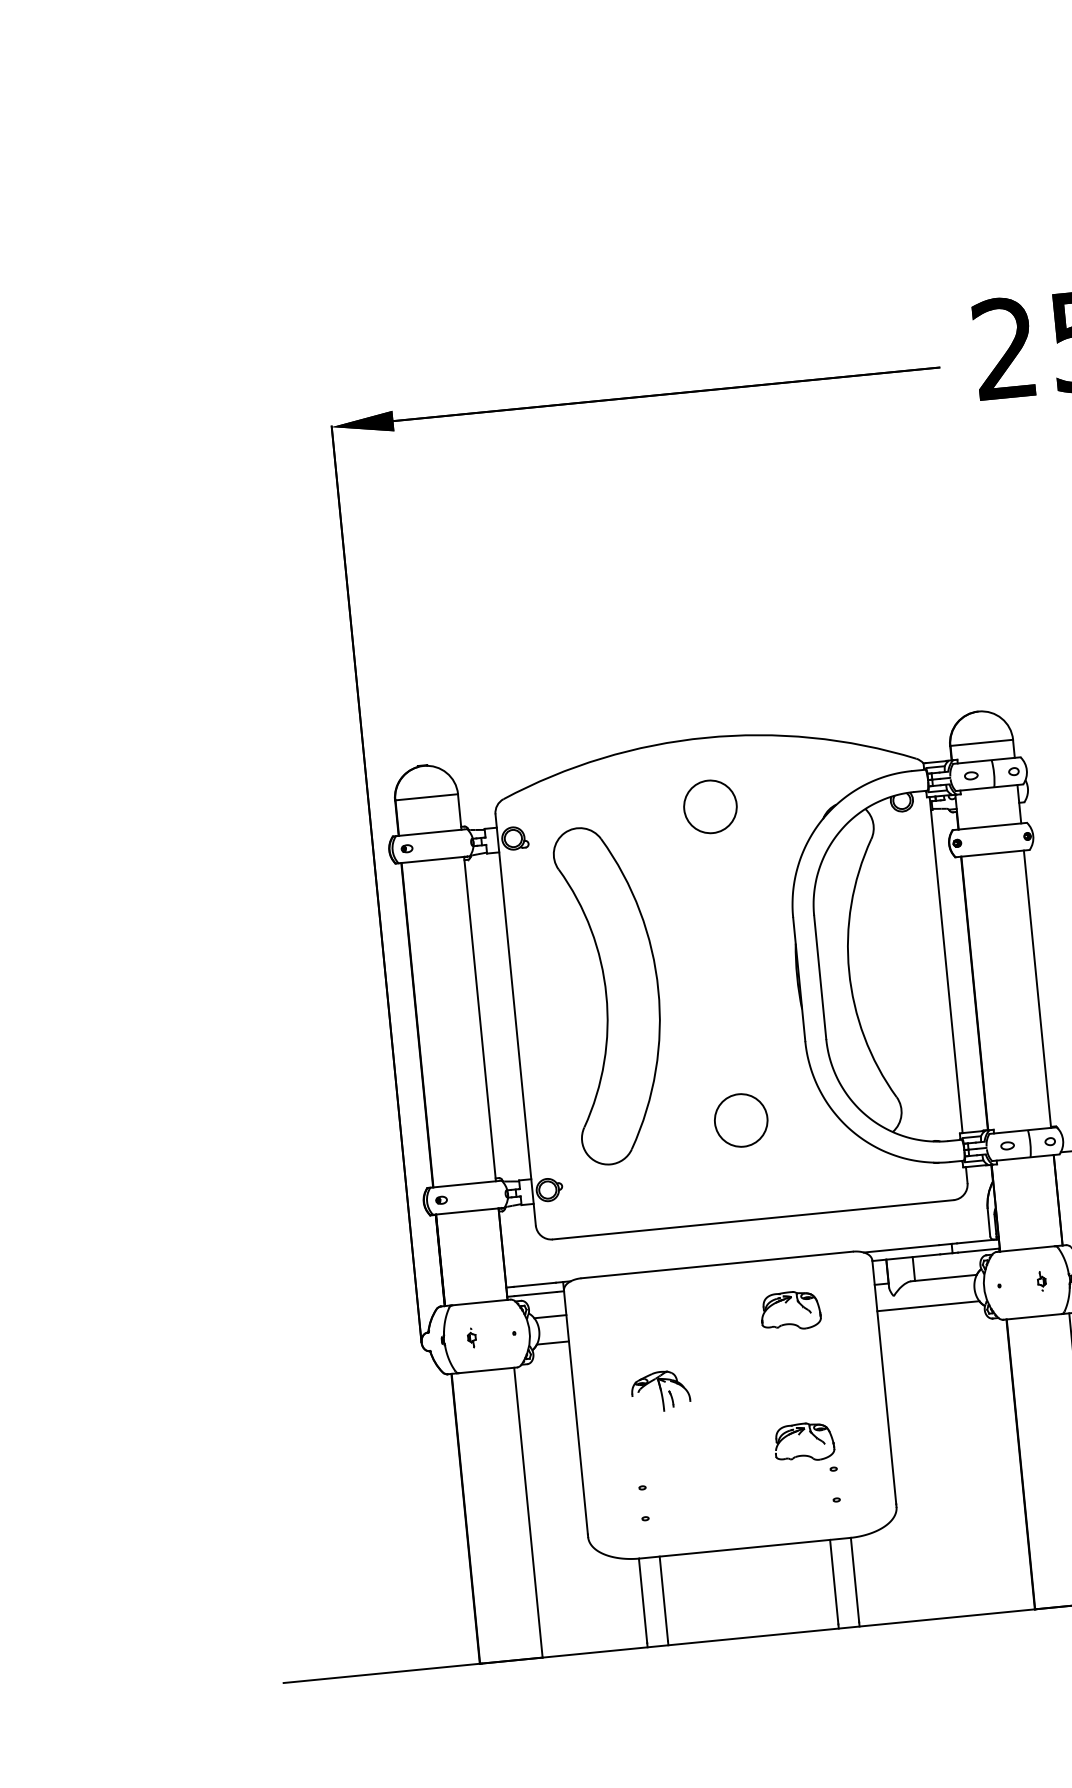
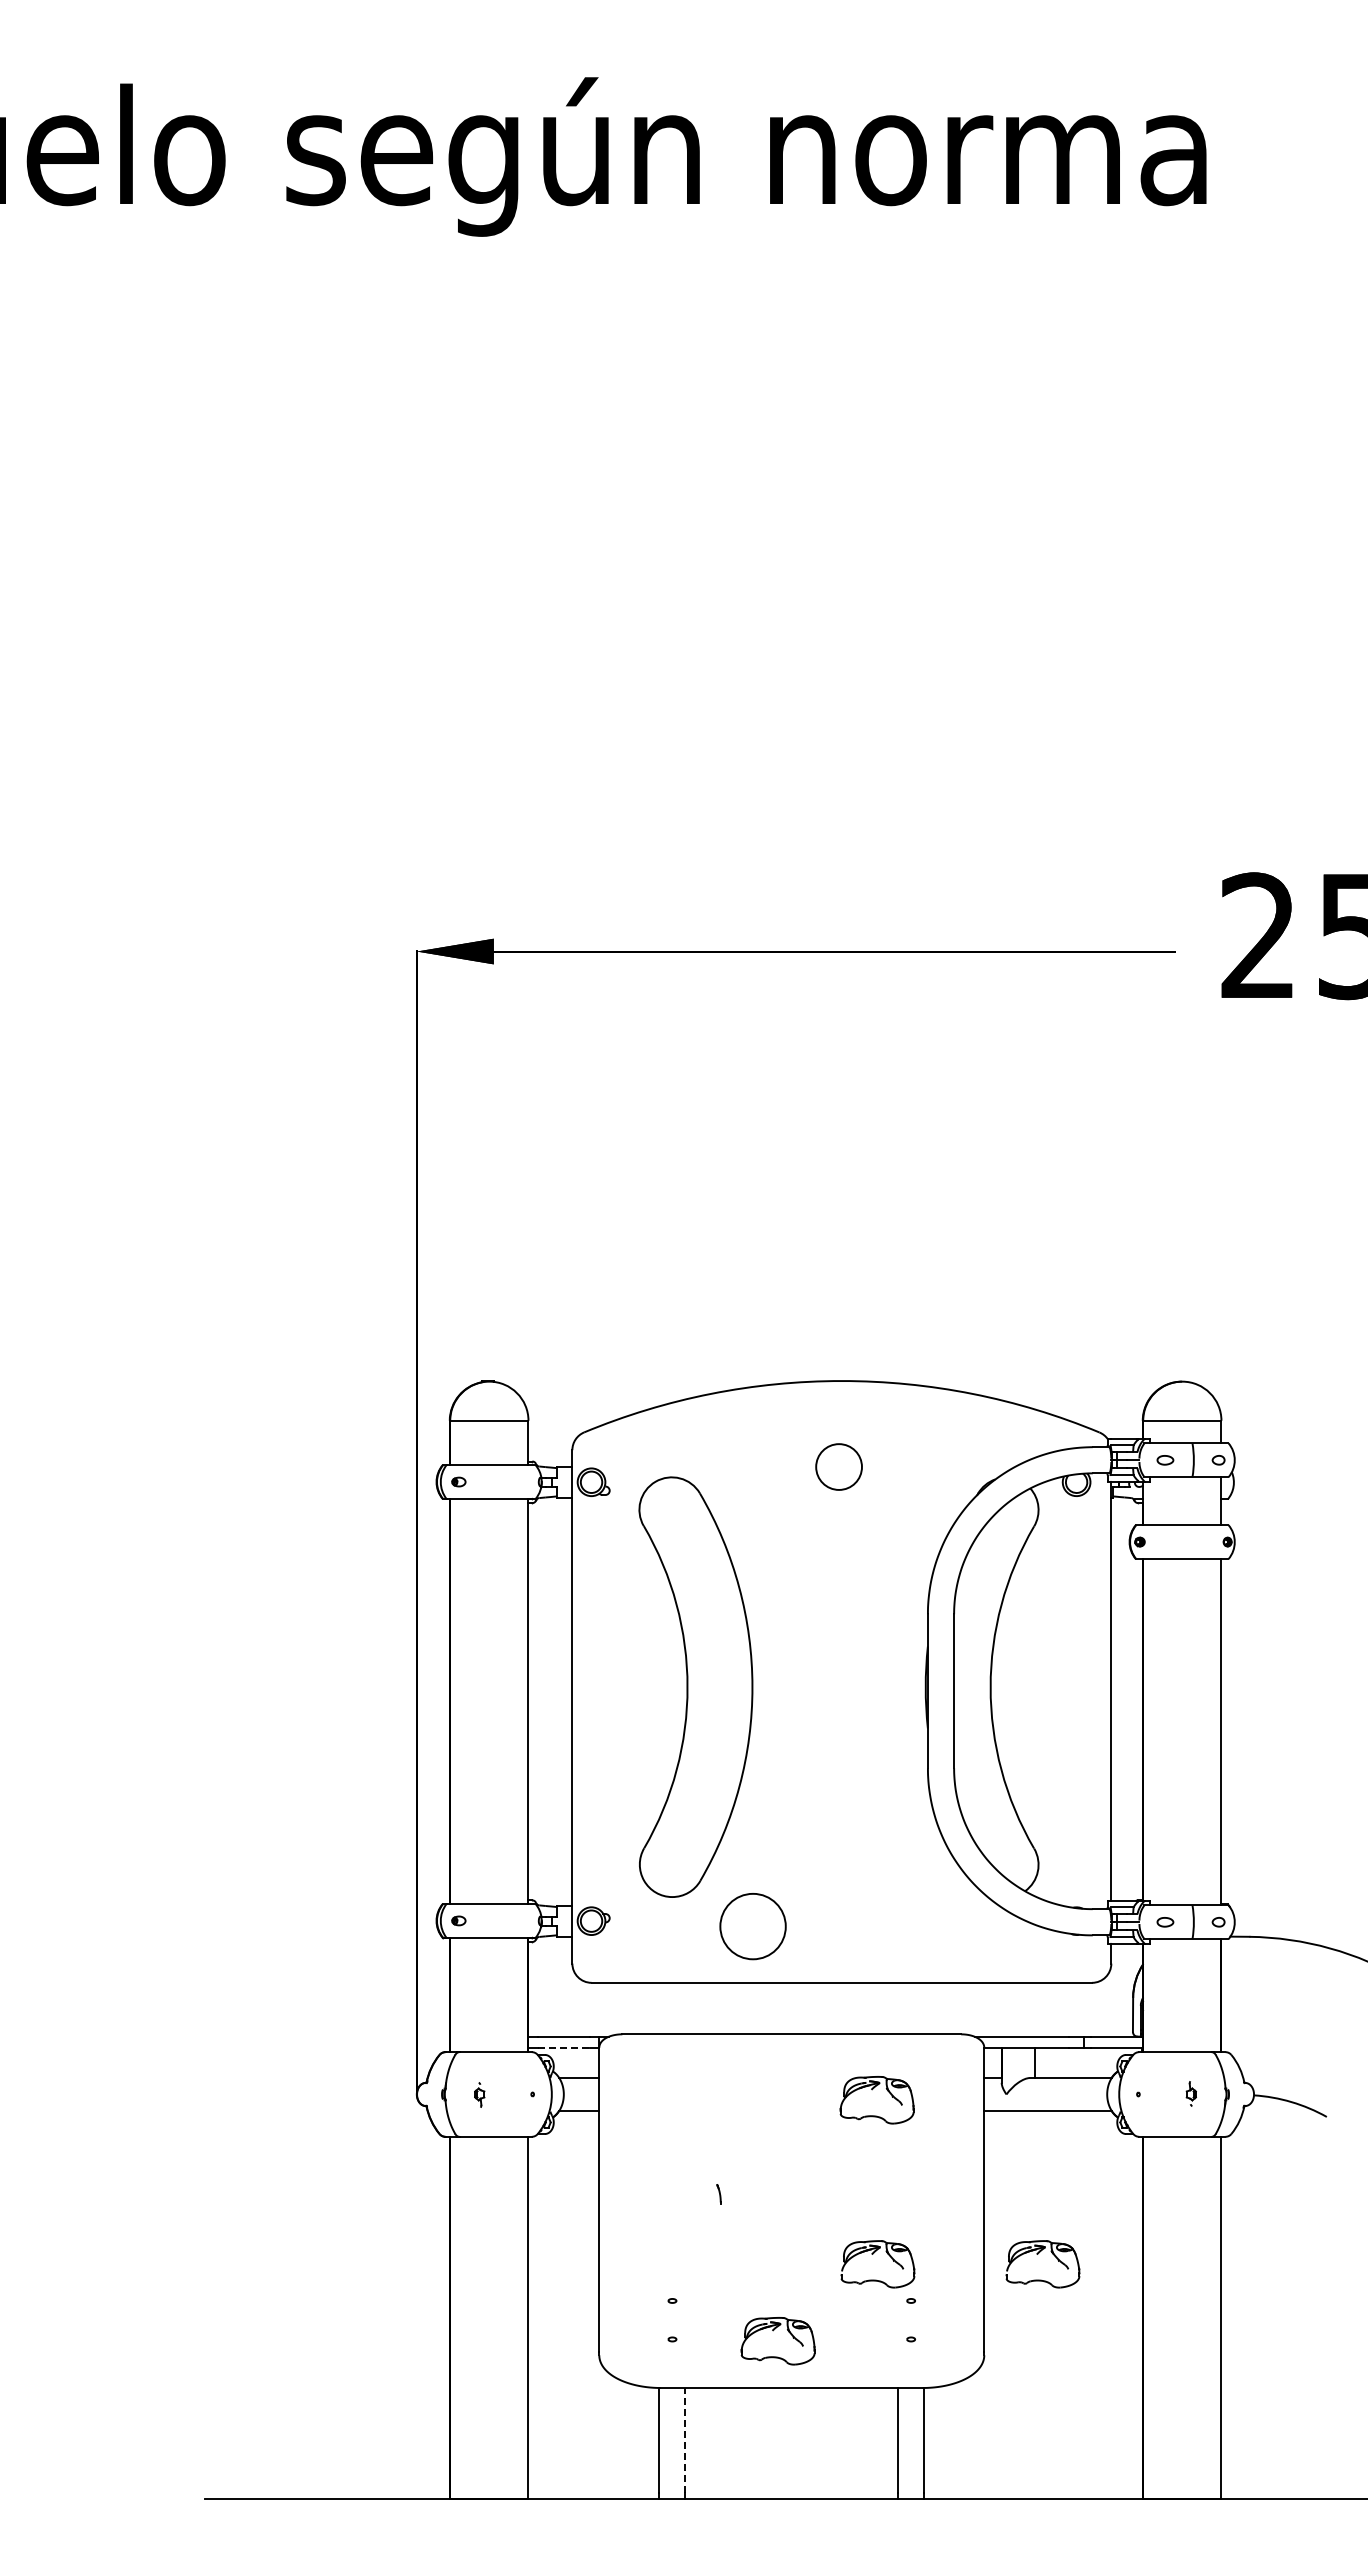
circle: (709, 806) -> (838, 1466), size x0.7
circle: (740, 1120) -> (752, 1926), moved
line: (536, 1294) -> (564, 2048), solid -> dashed
part: (660, 1391) -> (706, 2183), removed
part: (932, 1421) -> (1038, 2254), added
part: (729, 1512) -> (777, 2341), added
line: (663, 1598) -> (685, 2440), solid -> dashed

